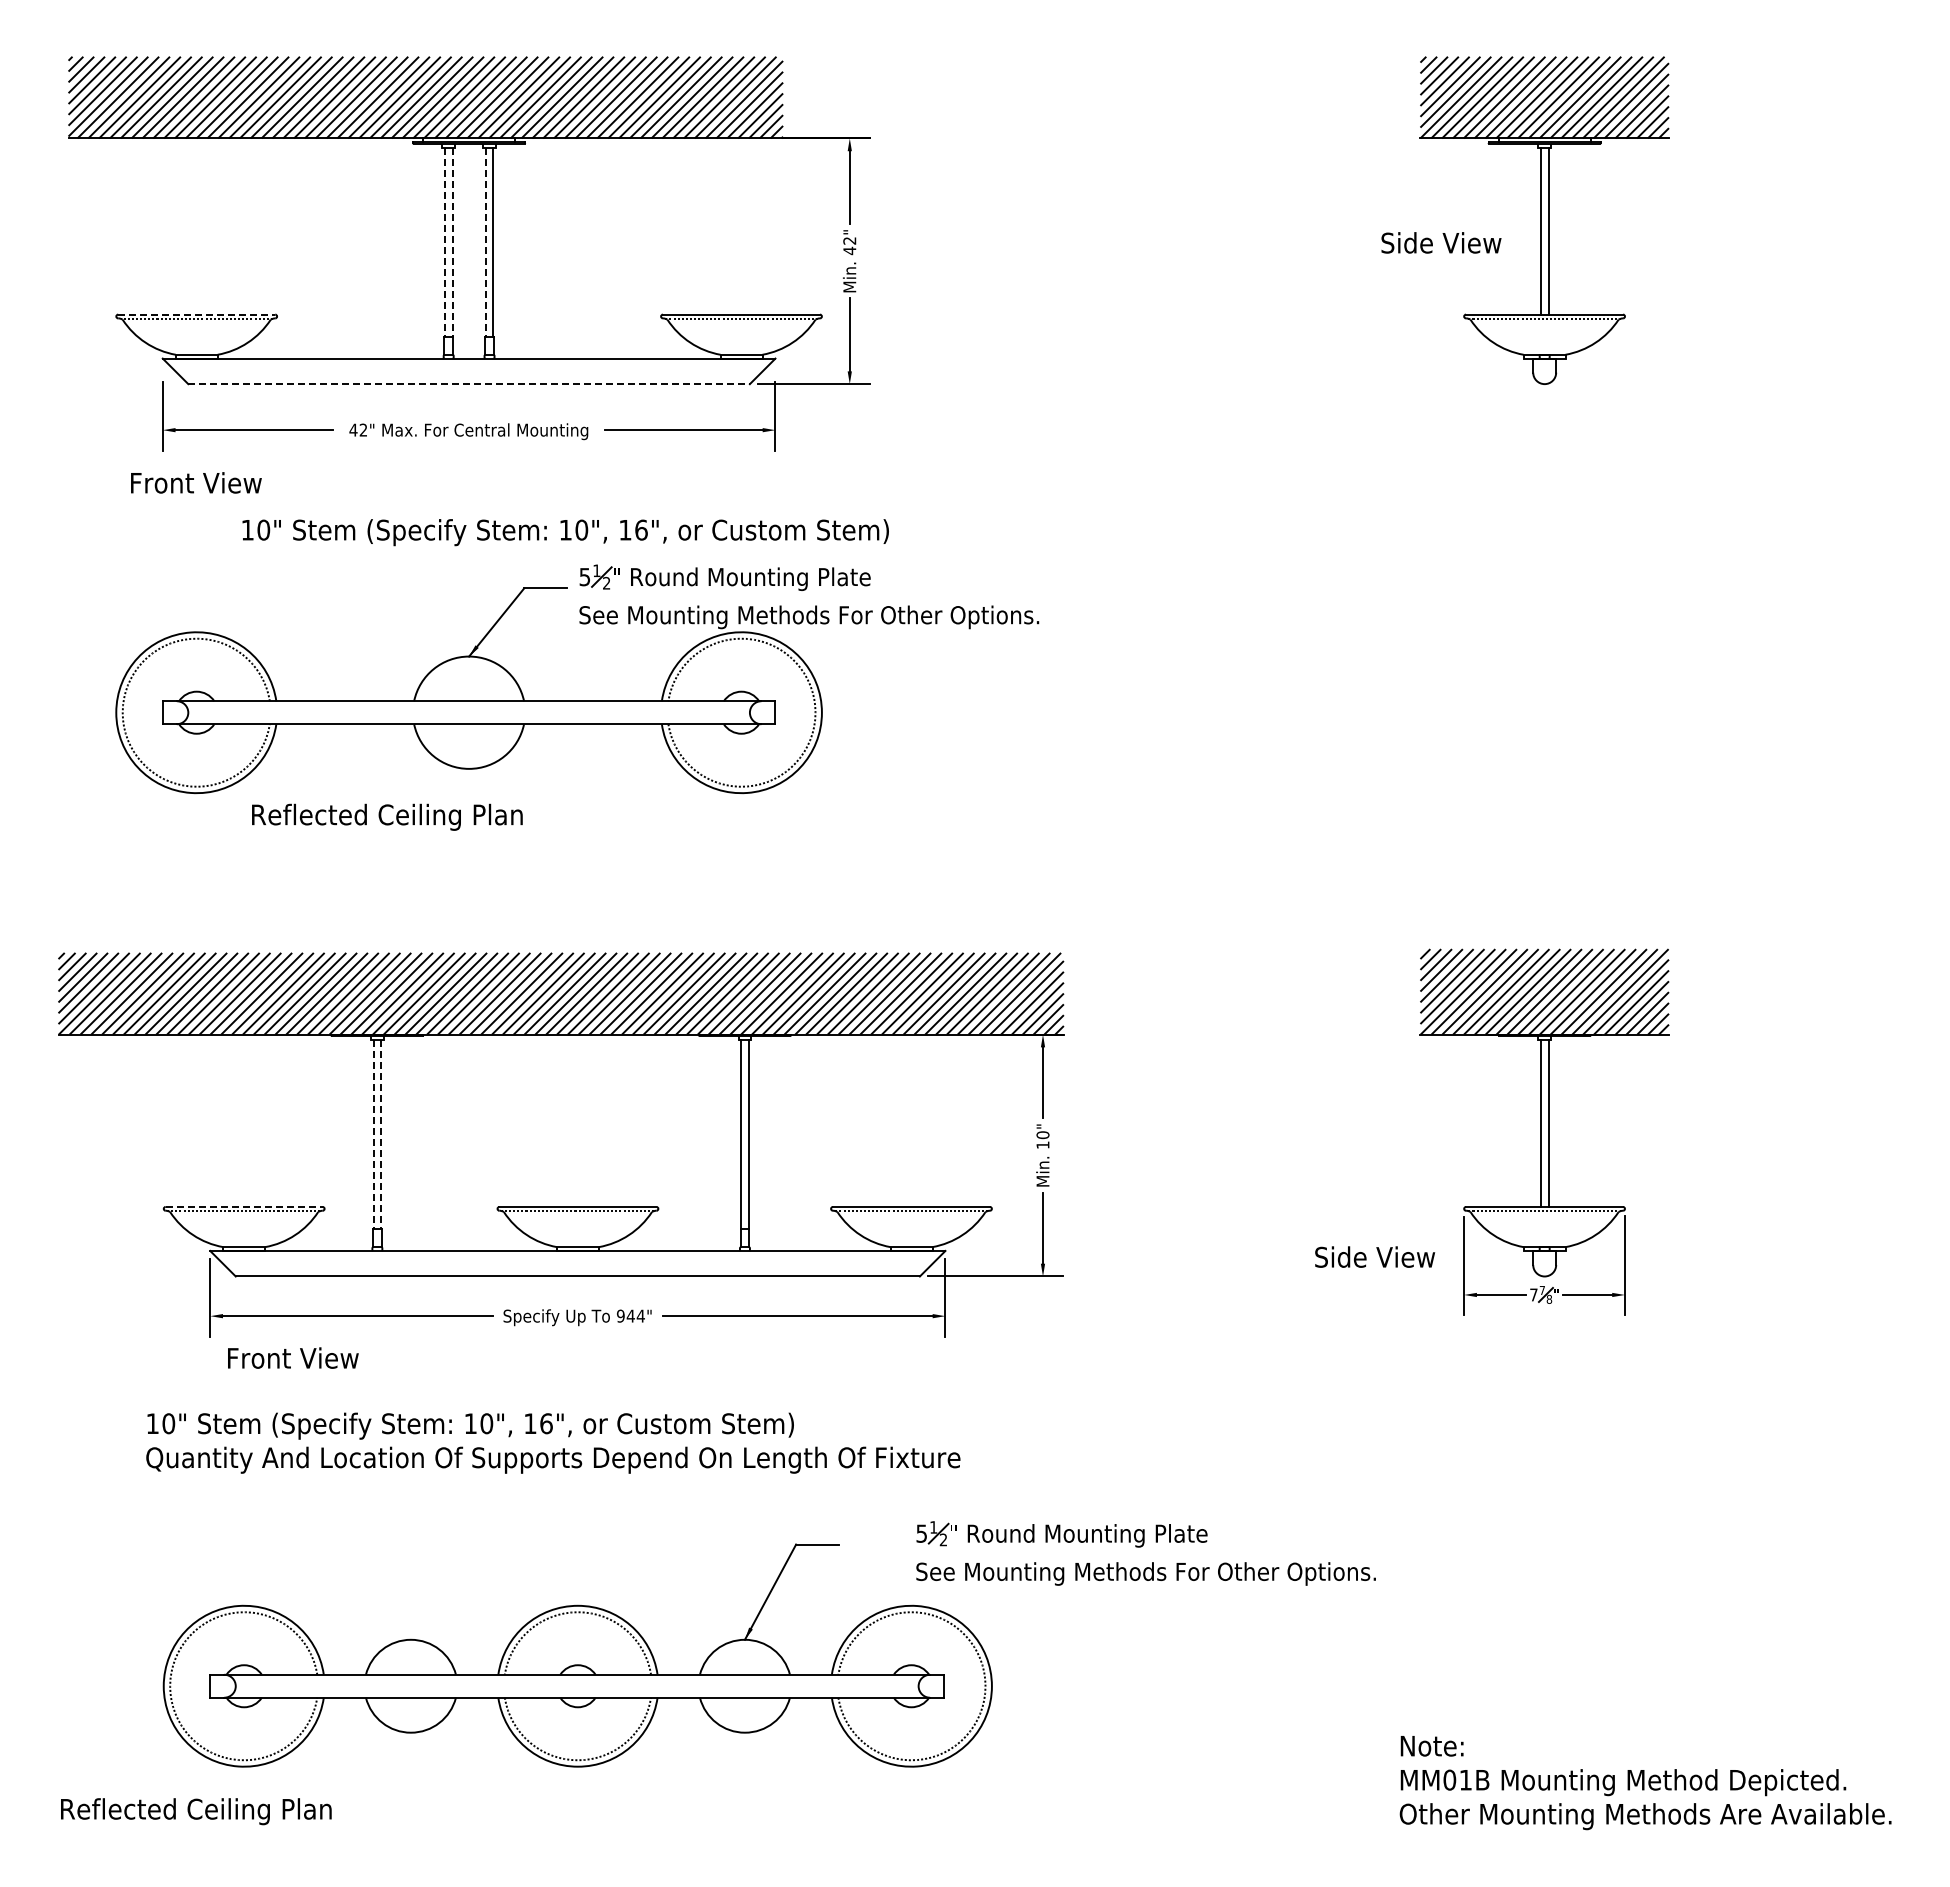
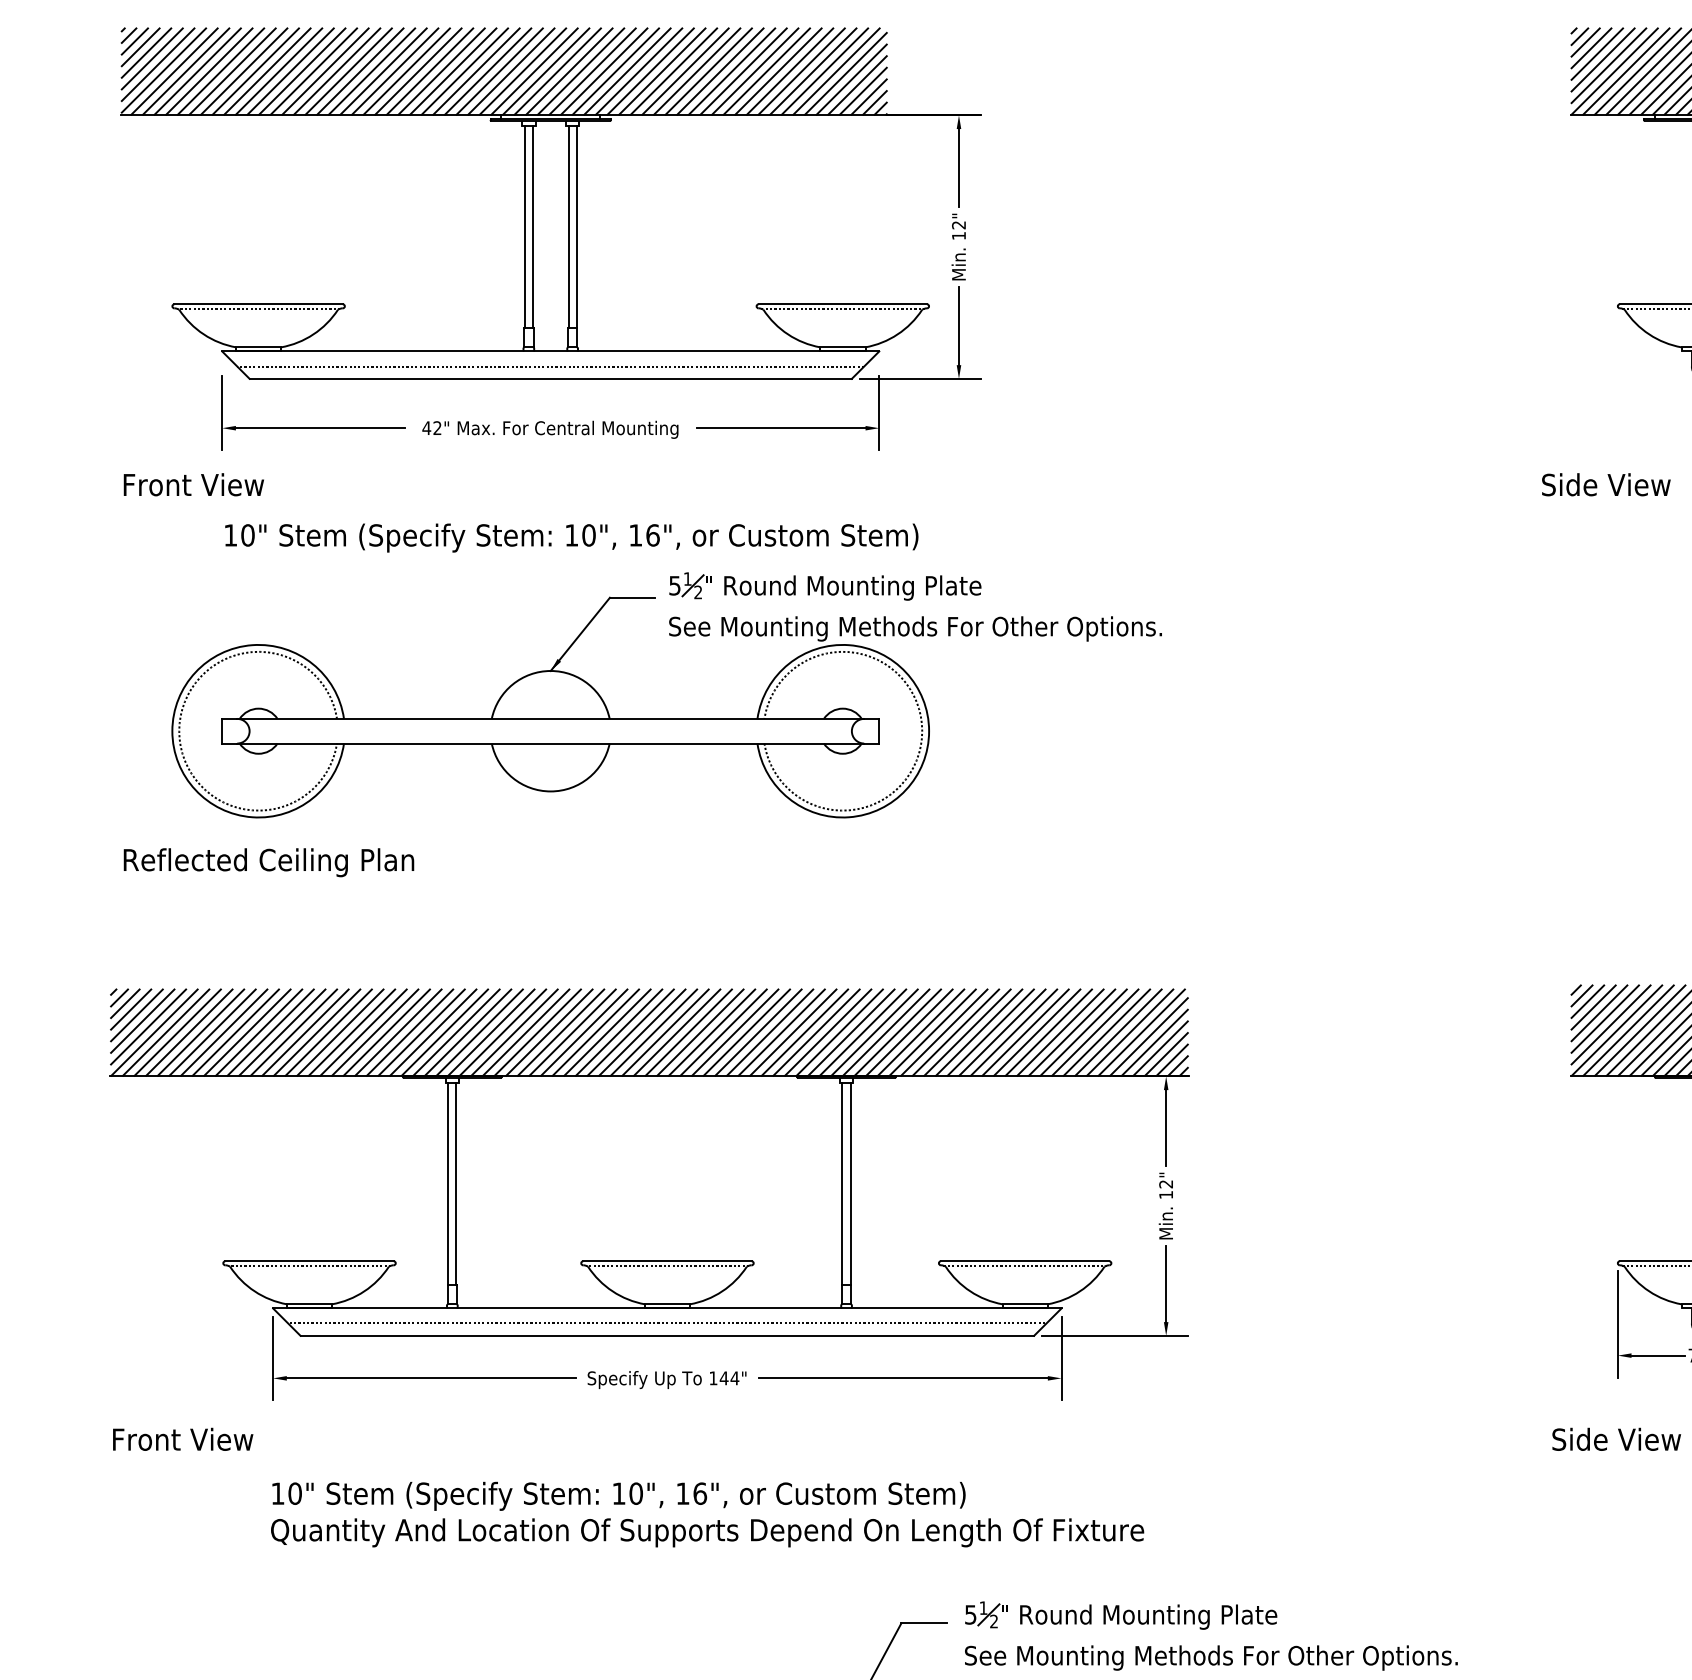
line: (444, 242) -> (524, 226), dashed -> solid
line: (452, 242) -> (532, 226), dashed -> solid
line: (485, 242) -> (568, 226), dashed -> solid
text: (1441, 242) -> (1606, 484), moved
text: (849, 250) -> (958, 235), 42" -> 12"
line: (197, 314) -> (259, 304), dashed -> solid
line: (468, 372) -> (550, 366), added
line: (469, 384) -> (551, 379), dashed -> solid
text: (196, 482) -> (194, 484), moved
text: (565, 532) -> (571, 537), moved
text: (387, 816) -> (269, 861), moved
line: (373, 1135) -> (448, 1184), dashed -> solid
line: (381, 1135) -> (456, 1184), dashed -> solid
text: (1042, 1135) -> (1165, 1184), 10" -> 12"
line: (244, 1206) -> (309, 1260), dashed -> solid
text: (1375, 1256) -> (1617, 1438), moved
line: (577, 1265) -> (666, 1324), added
text: (620, 1315) -> (713, 1377), 944" -> 144"
text: (293, 1357) -> (183, 1438), moved
text: (553, 1442) -> (707, 1513), moved
part: (1141, 1547) -> (1206, 1629), moved

